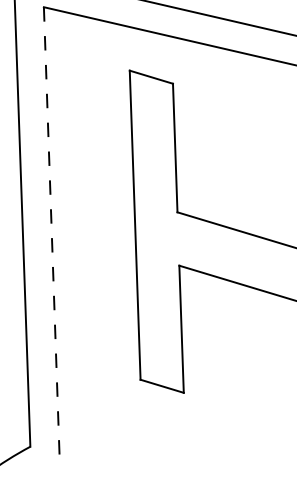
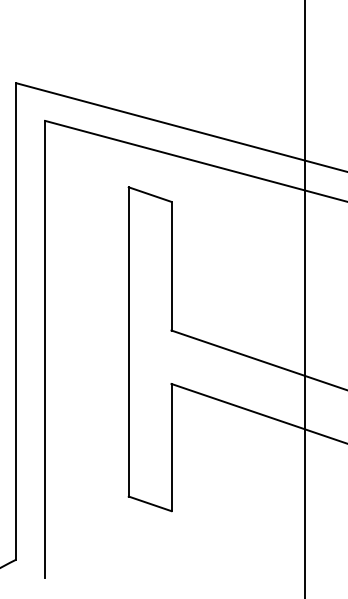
line: (52, 235) -> (45, 349), dashed -> solid

